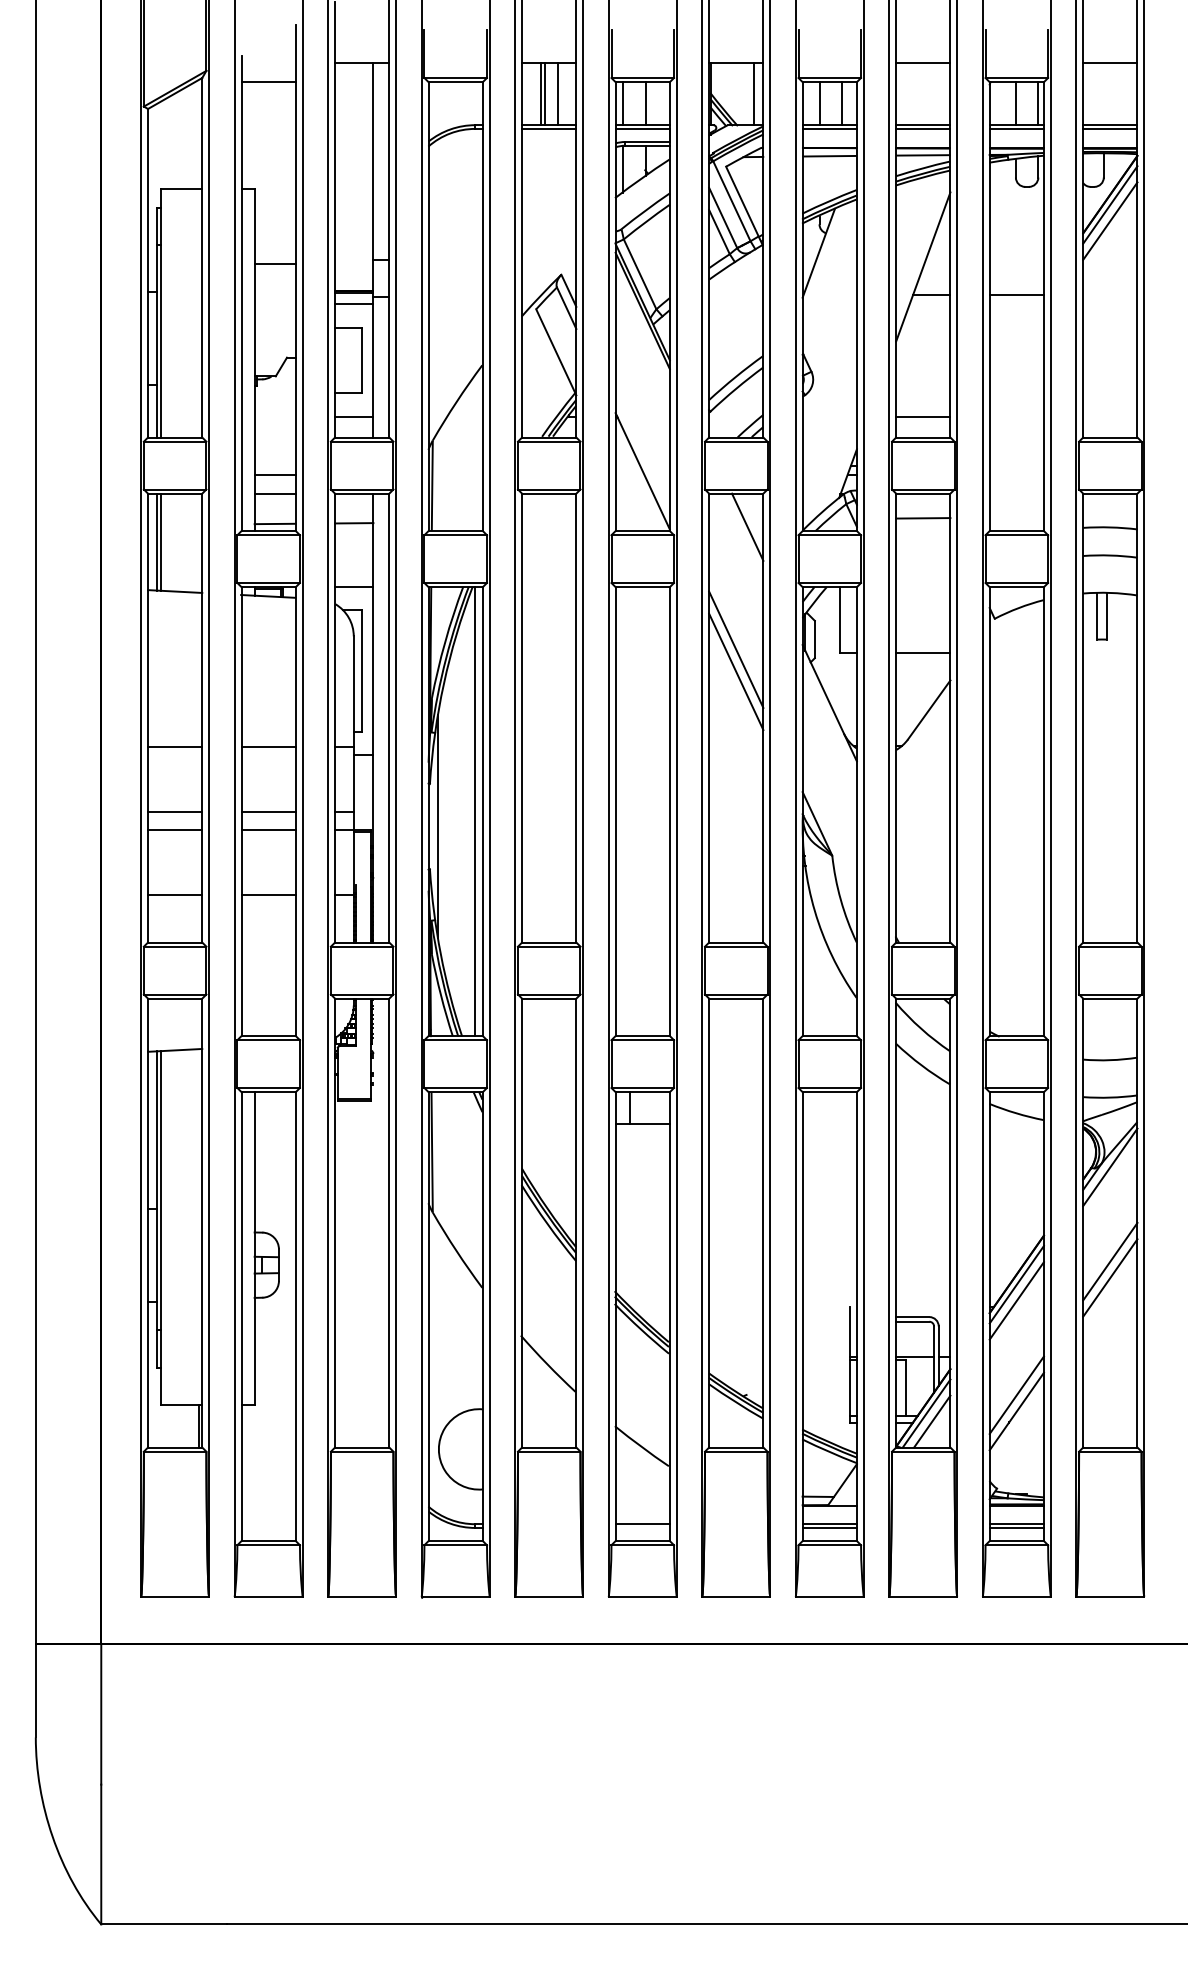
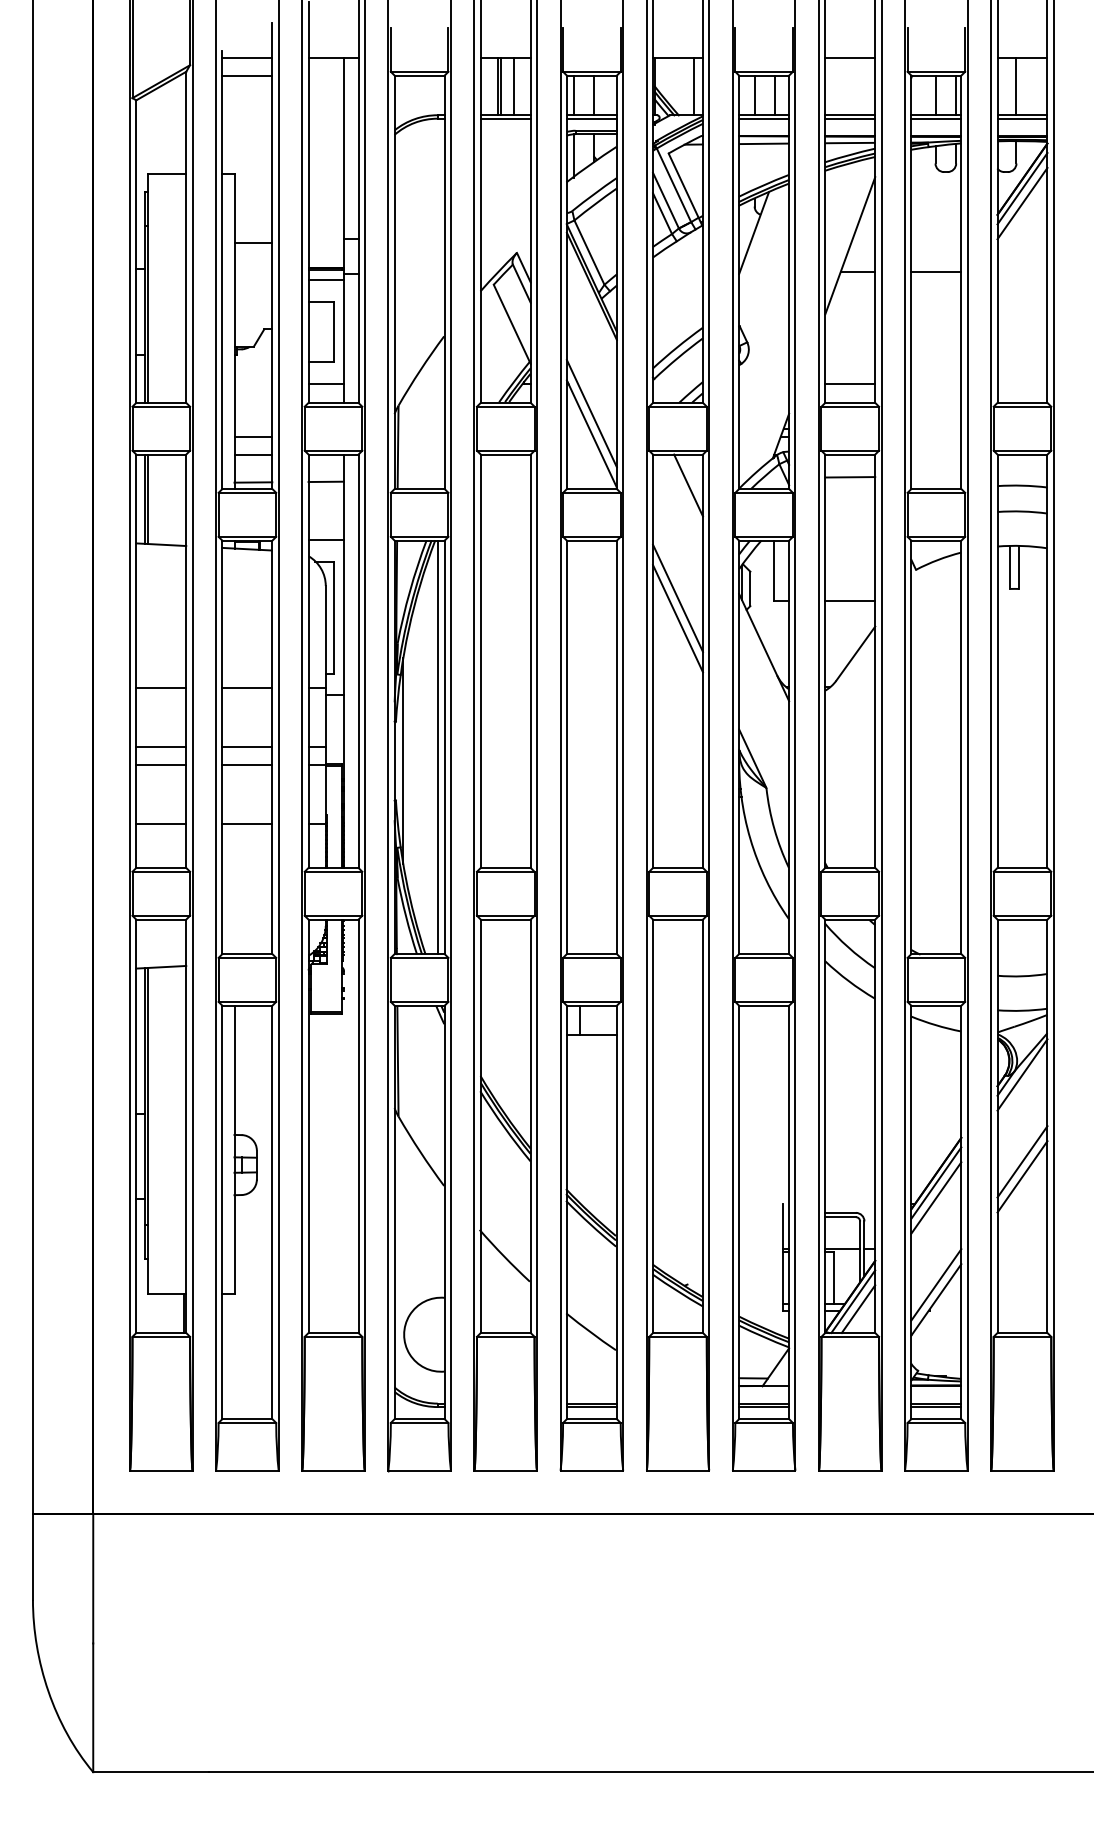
line: (268, 63) -> (247, 58), added
line: (1103, 94) -> (1016, 86), added
line: (642, 449) -> (591, 413), added
line: (642, 1527) -> (591, 1406), added

